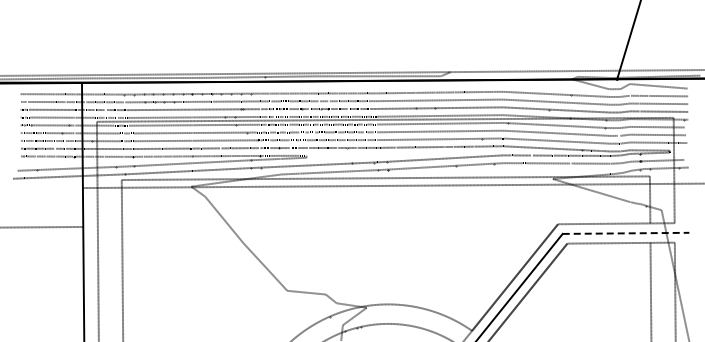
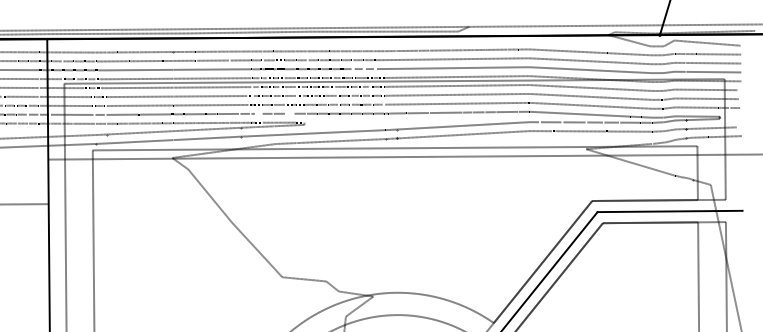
line: (604, 223) -> (645, 200), added
line: (626, 233) -> (670, 211), dashed -> solid
line: (608, 242) -> (650, 221), added

